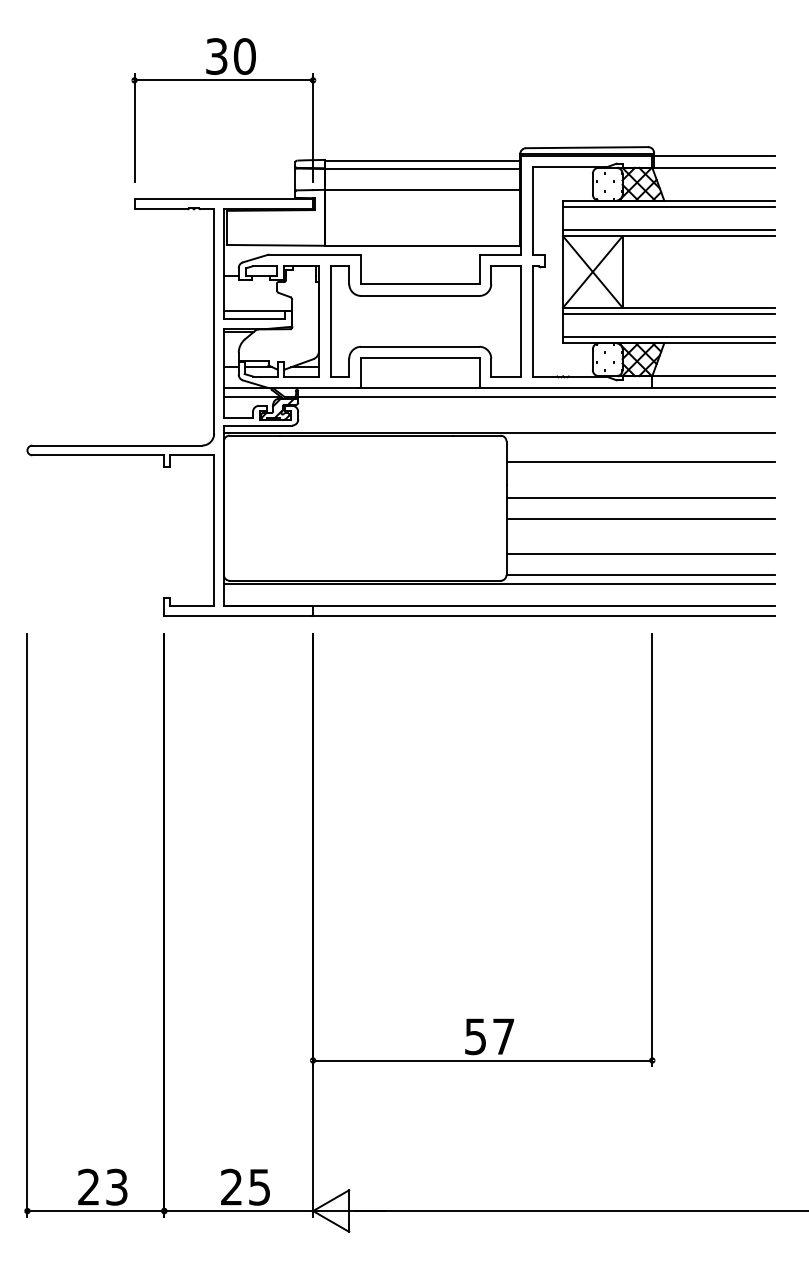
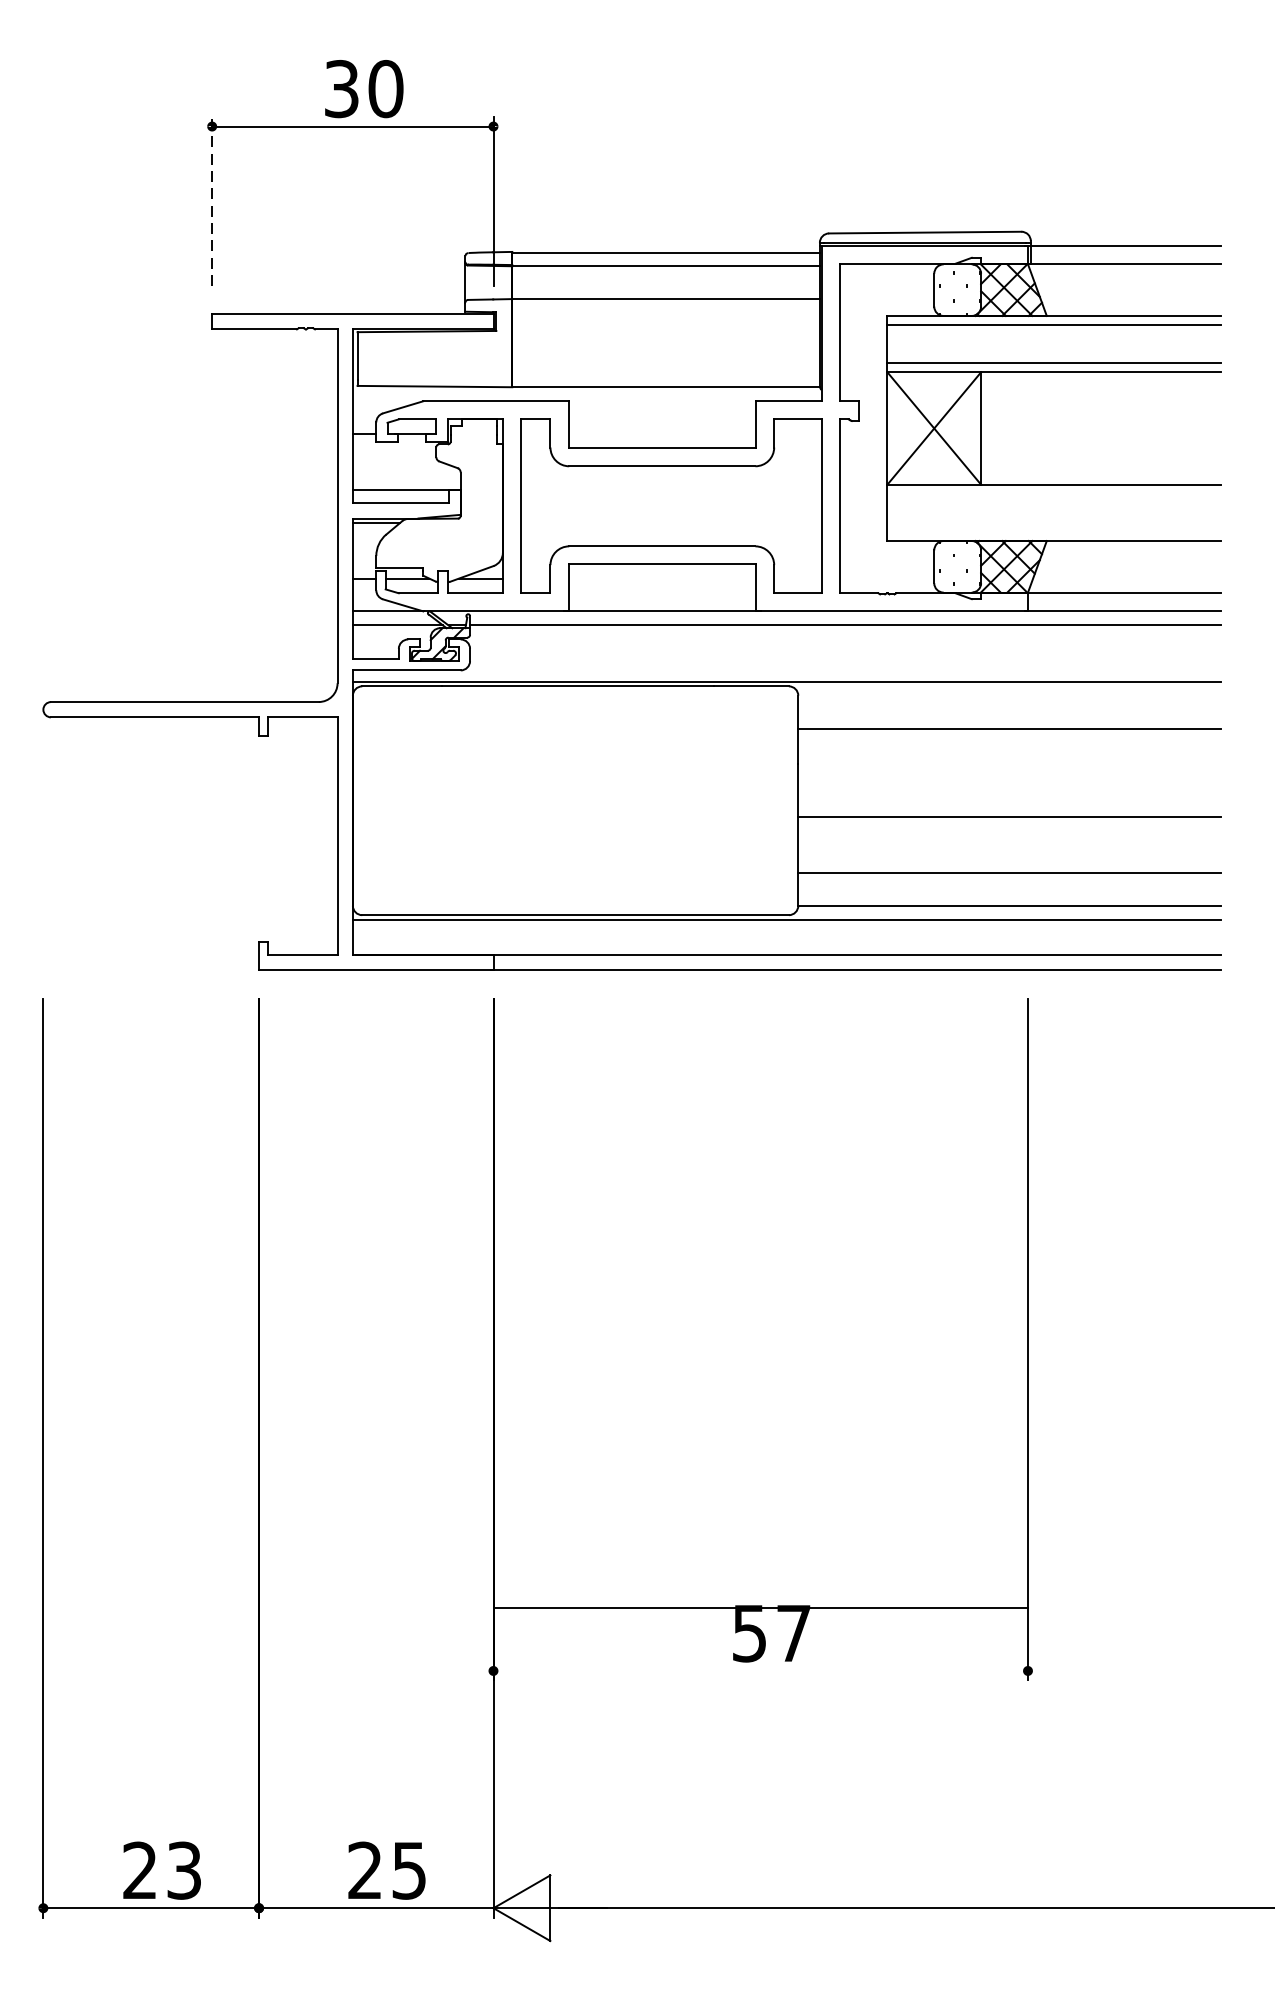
line: (134, 127) -> (212, 200), solid -> dashed
line: (669, 313) -> (1055, 493), removed
line: (669, 337) -> (1055, 531), removed
line: (640, 497) -> (1009, 783), removed
line: (482, 1060) -> (760, 1607), moved

